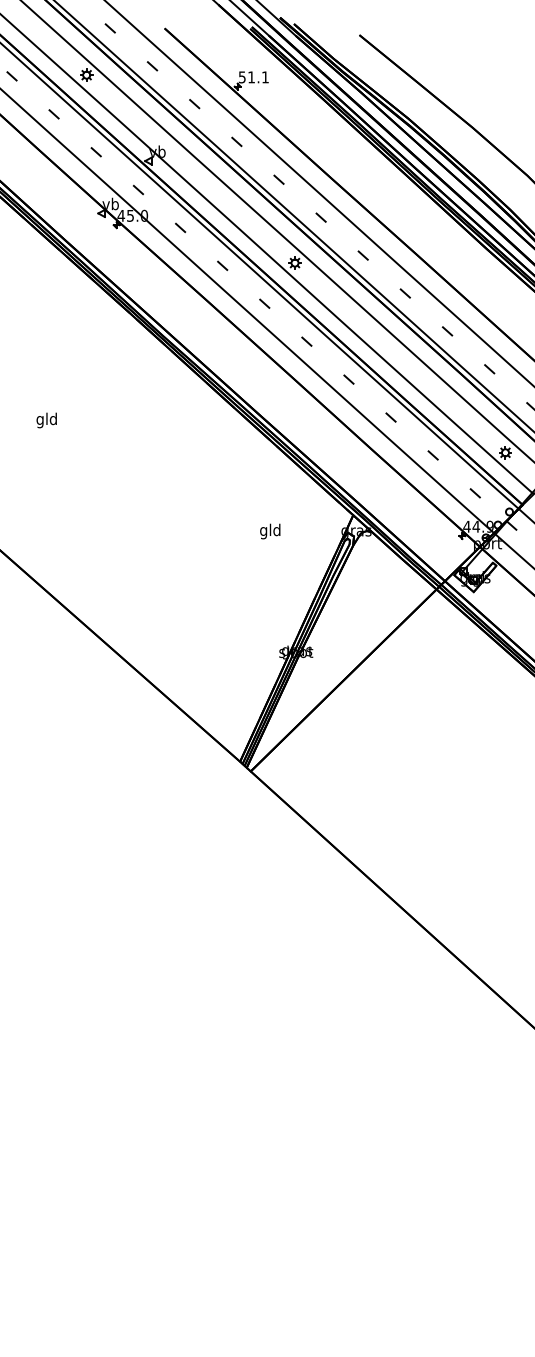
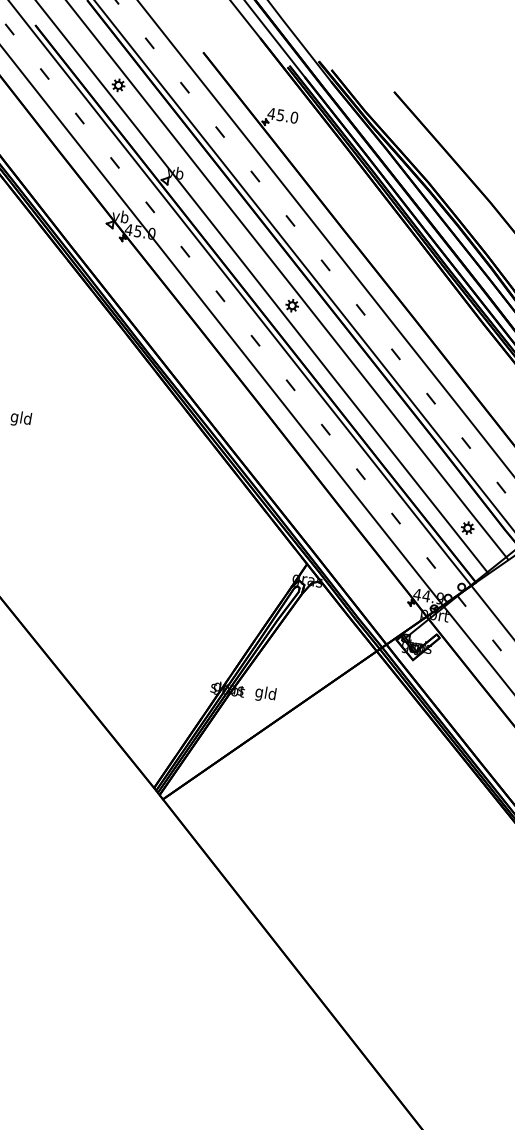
text: (253, 77) -> (282, 115), 51.1 -> 45.0
text: (270, 531) -> (265, 694), moved

